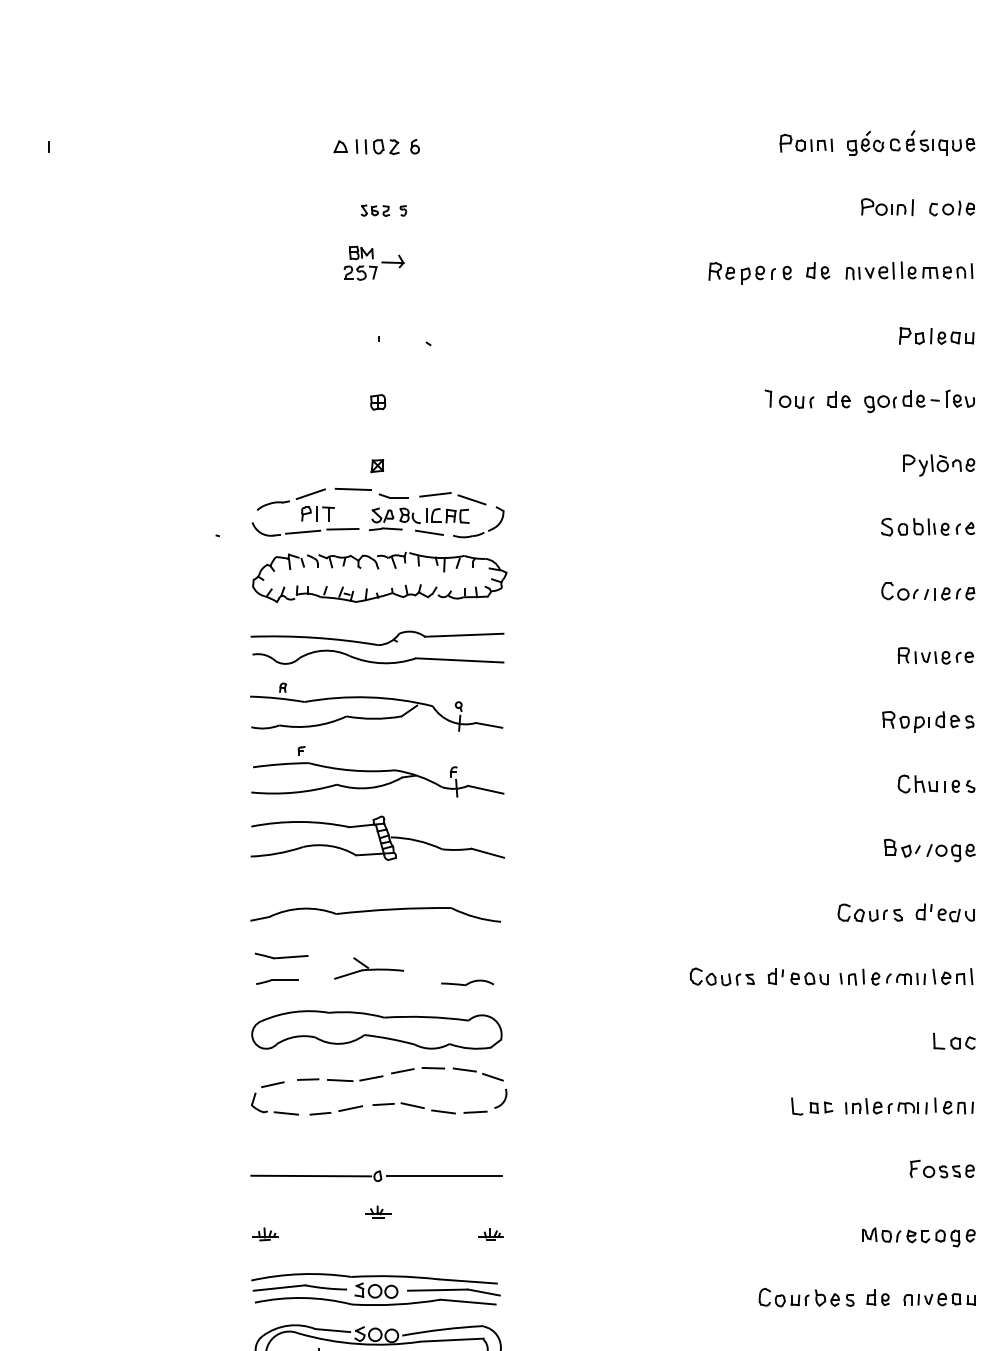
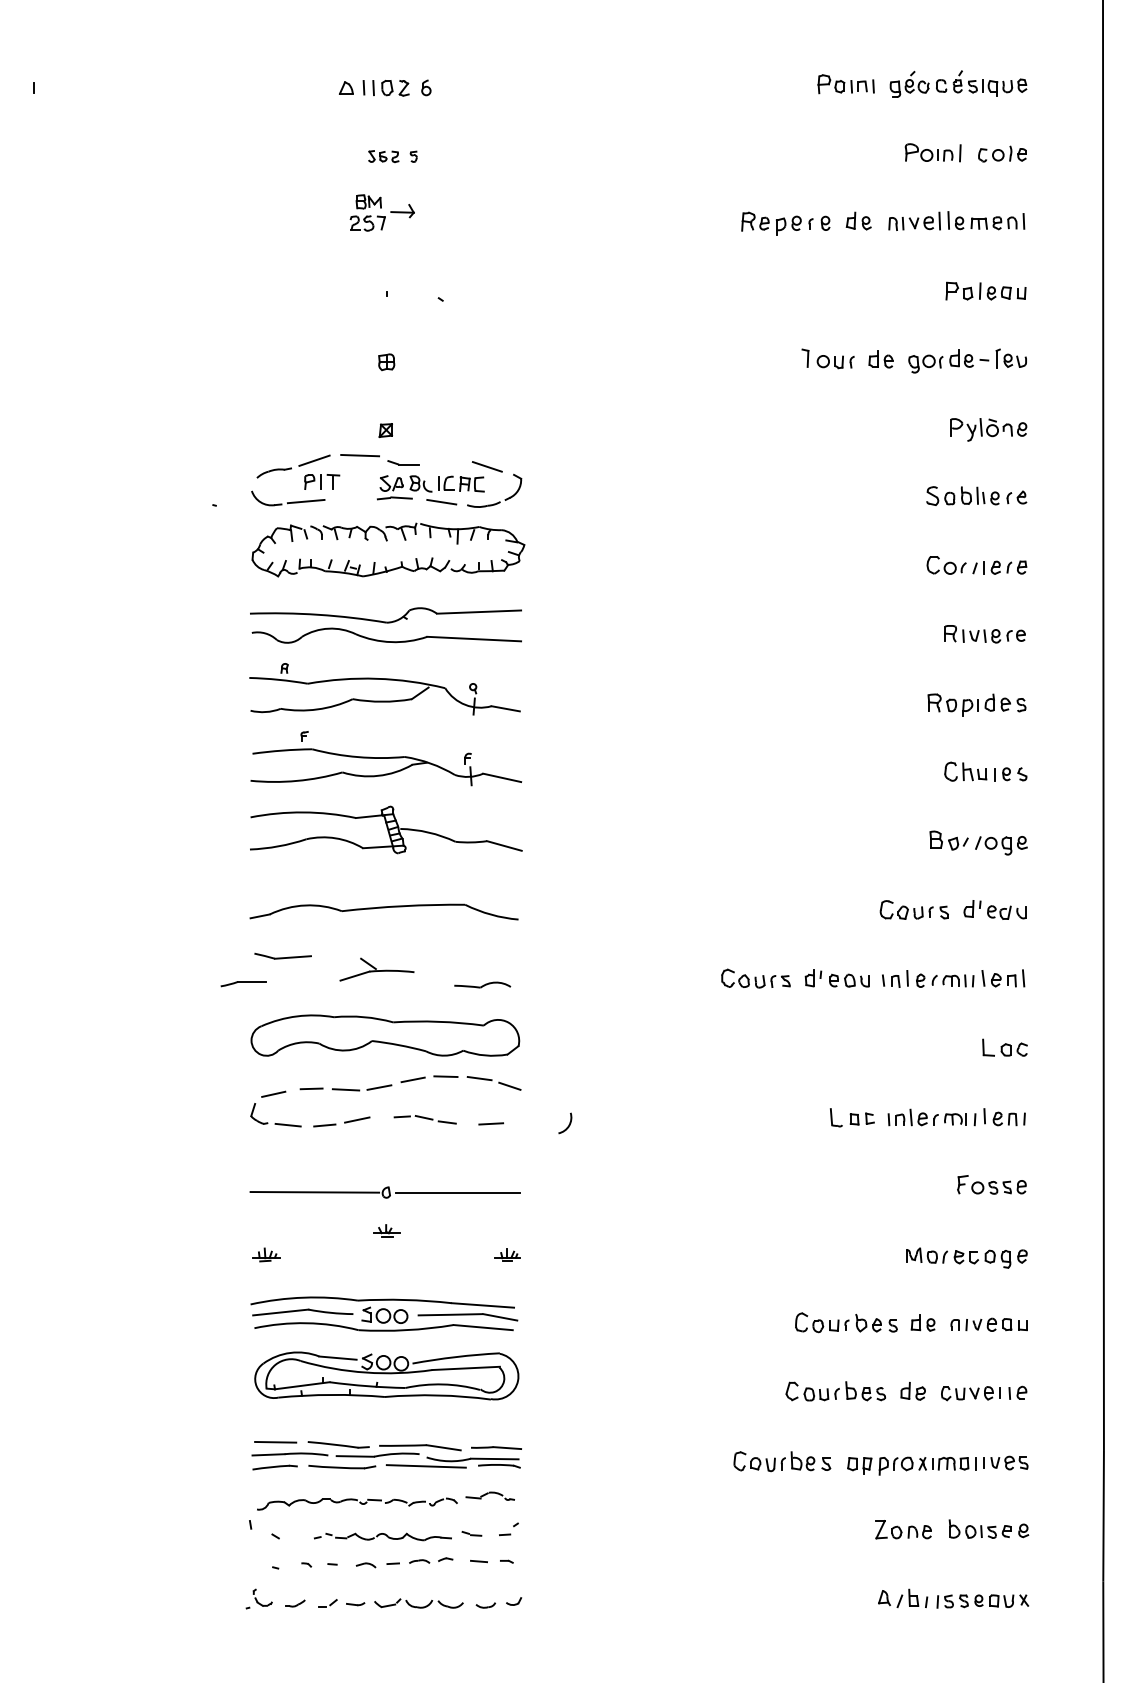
line: (434, 494) -> (447, 461), removed
line: (342, 529) -> (348, 498), removed
part: (277, 982) -> (243, 984), moved
arc: (503, 1099) -> (568, 1124), moved
part: (413, 1108) -> (424, 1119), size x0.7

